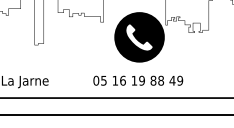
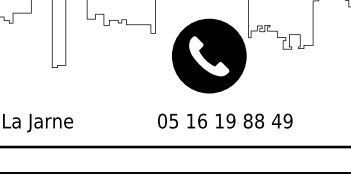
text: (138, 80) -> (225, 120), moved

